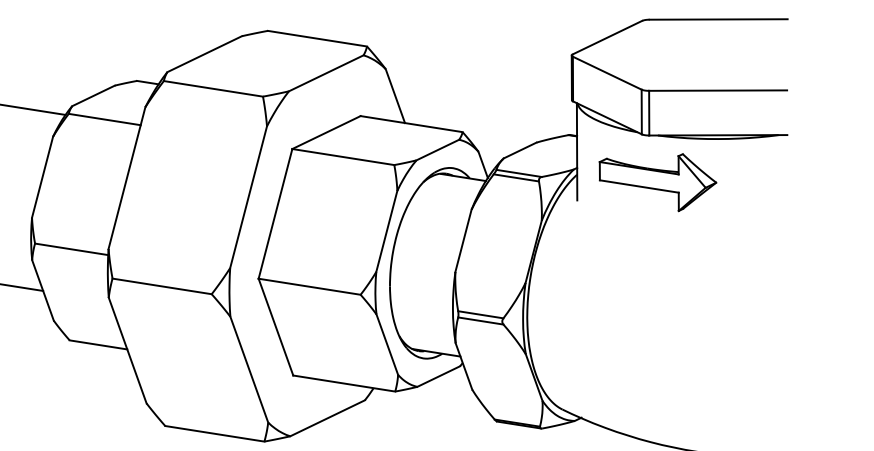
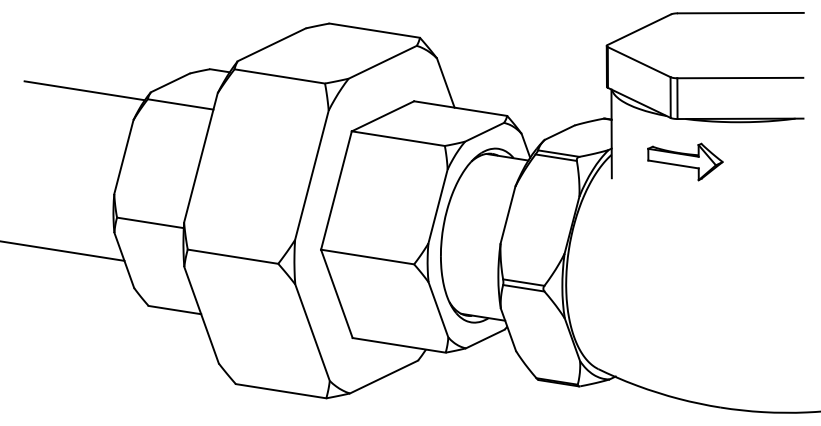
part: (658, 182) -> (685, 161), size x0.7

